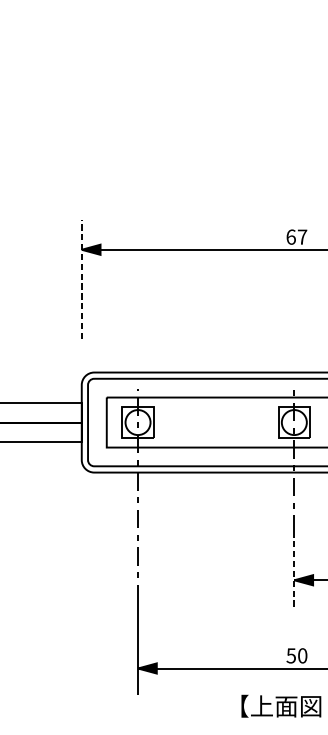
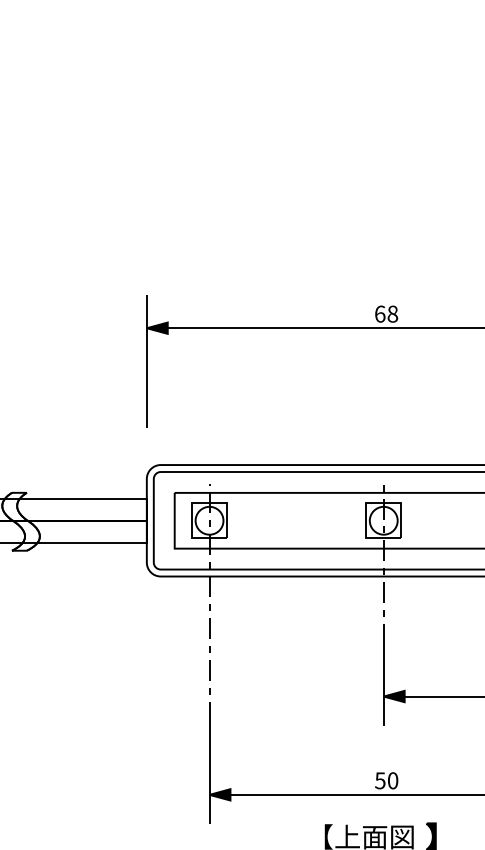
text: (302, 236) -> (392, 313), 67 -> 68
line: (81, 279) -> (146, 361), dashed -> solid
line: (294, 570) -> (383, 685), dashed -> solid

